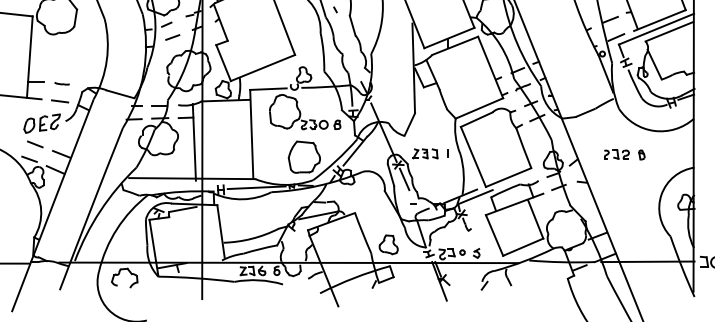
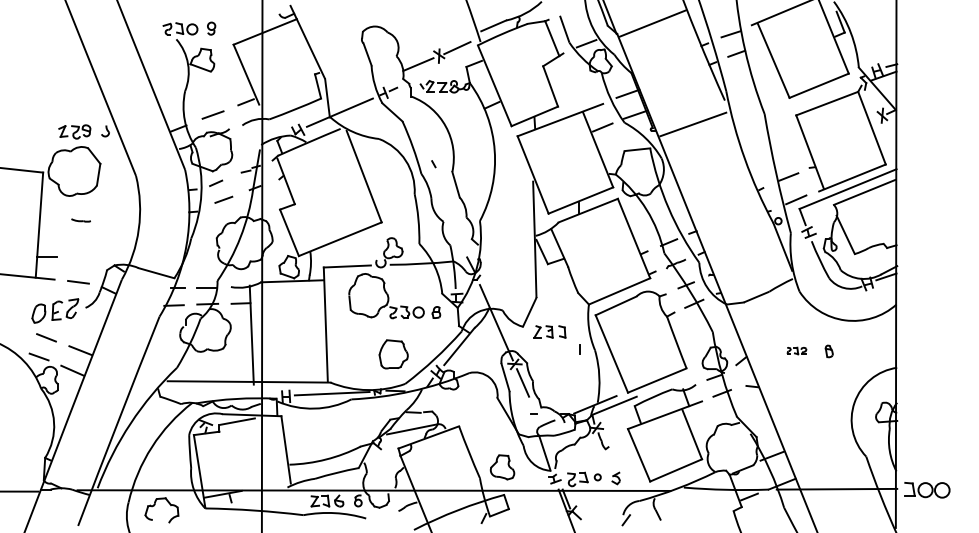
line: (61, 83) -> (80, 220), moved
part: (425, 153) -> (549, 331), moved
part: (616, 154) -> (796, 350), size x0.6
part: (304, 157) -> (393, 354), size x0.7

